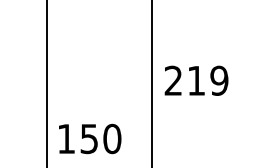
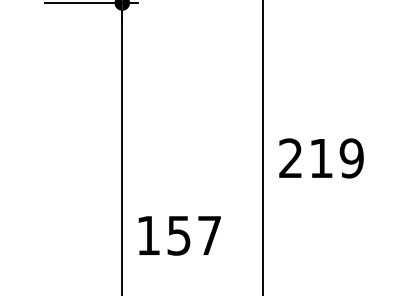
text: (112, 138) -> (209, 235), 150 -> 157

